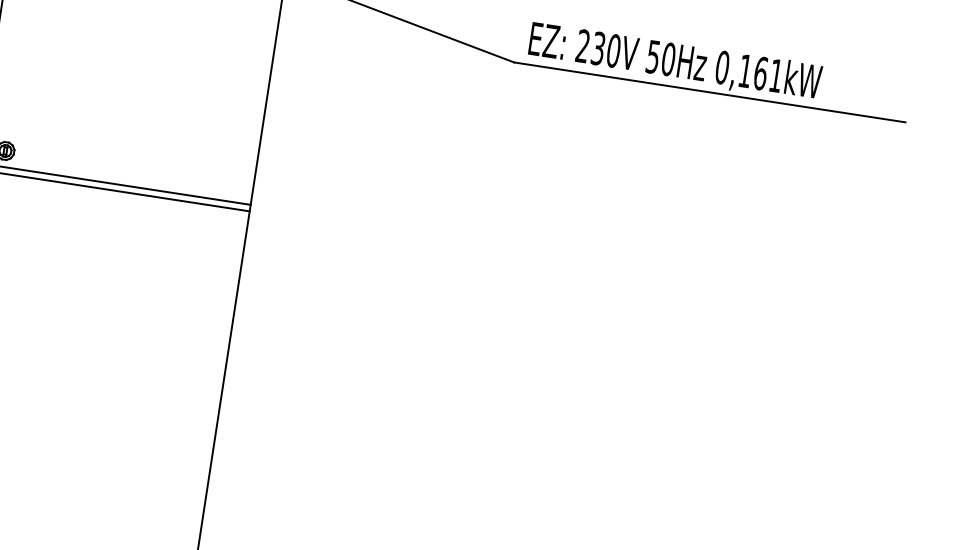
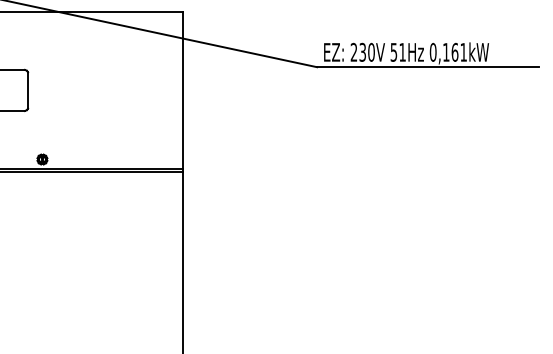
text: (668, 57) -> (402, 51), 50Hz -> 51Hz

